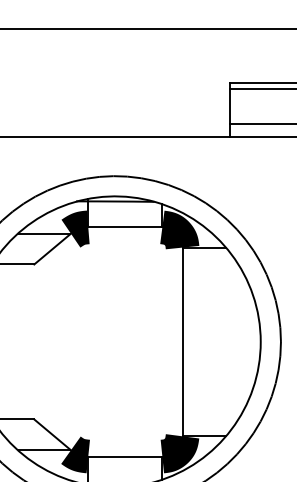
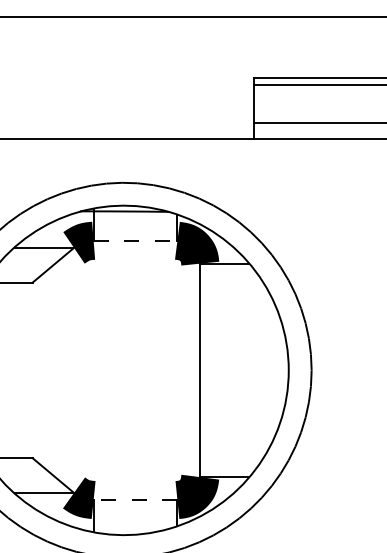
line: (125, 227) -> (135, 240), solid -> dashed
line: (125, 456) -> (135, 500), solid -> dashed

